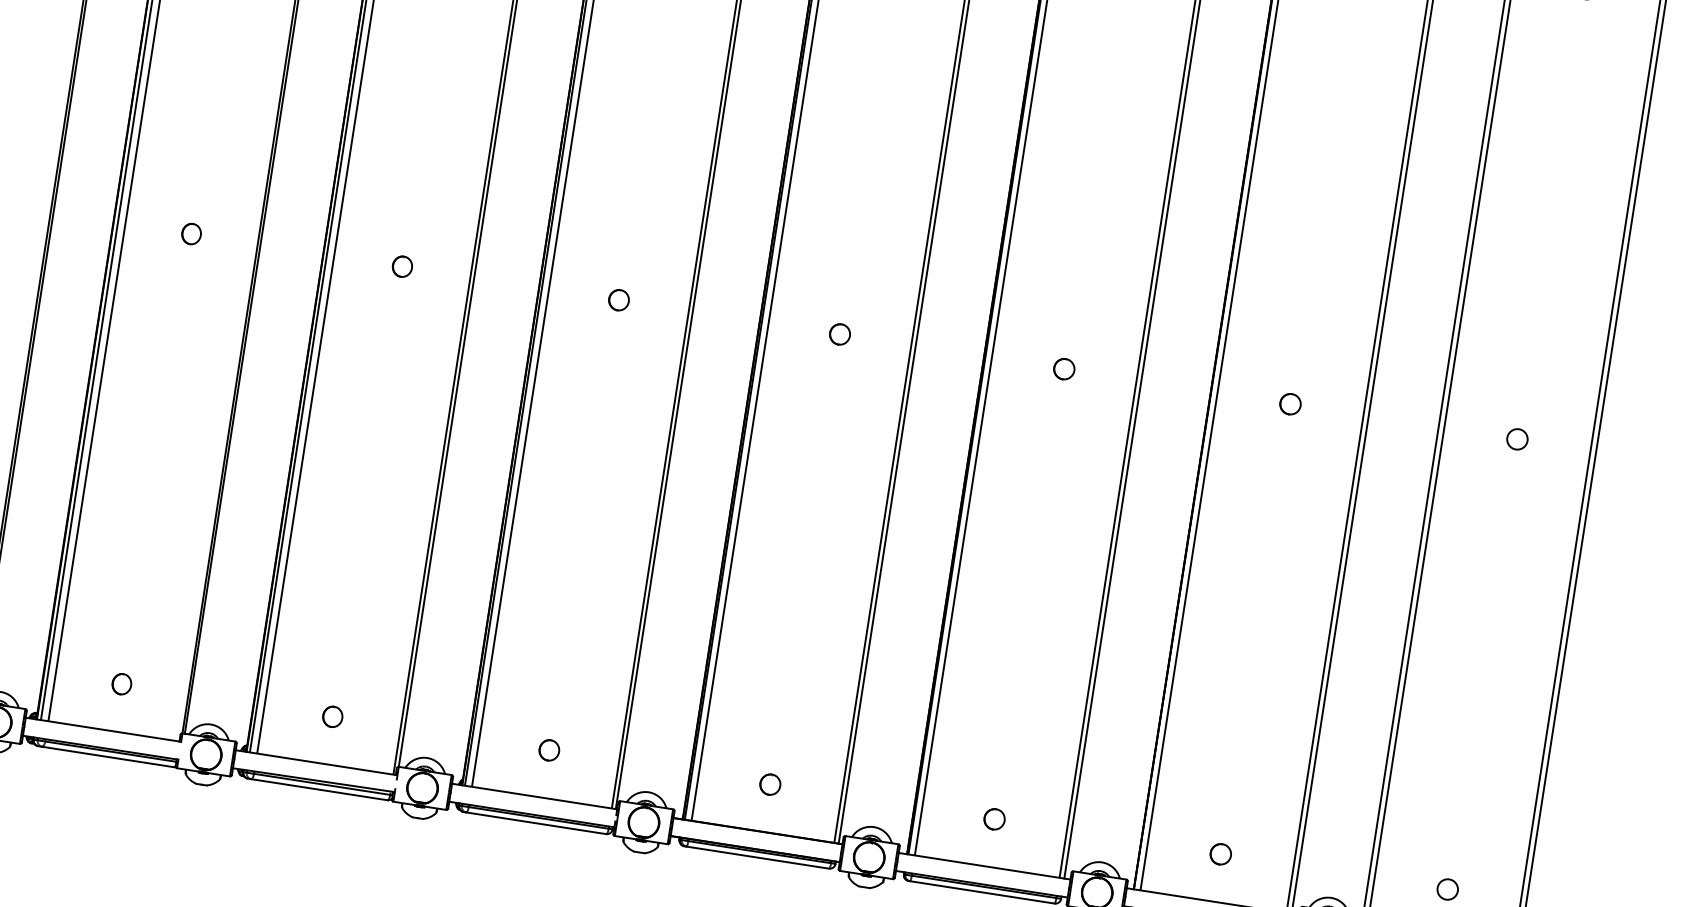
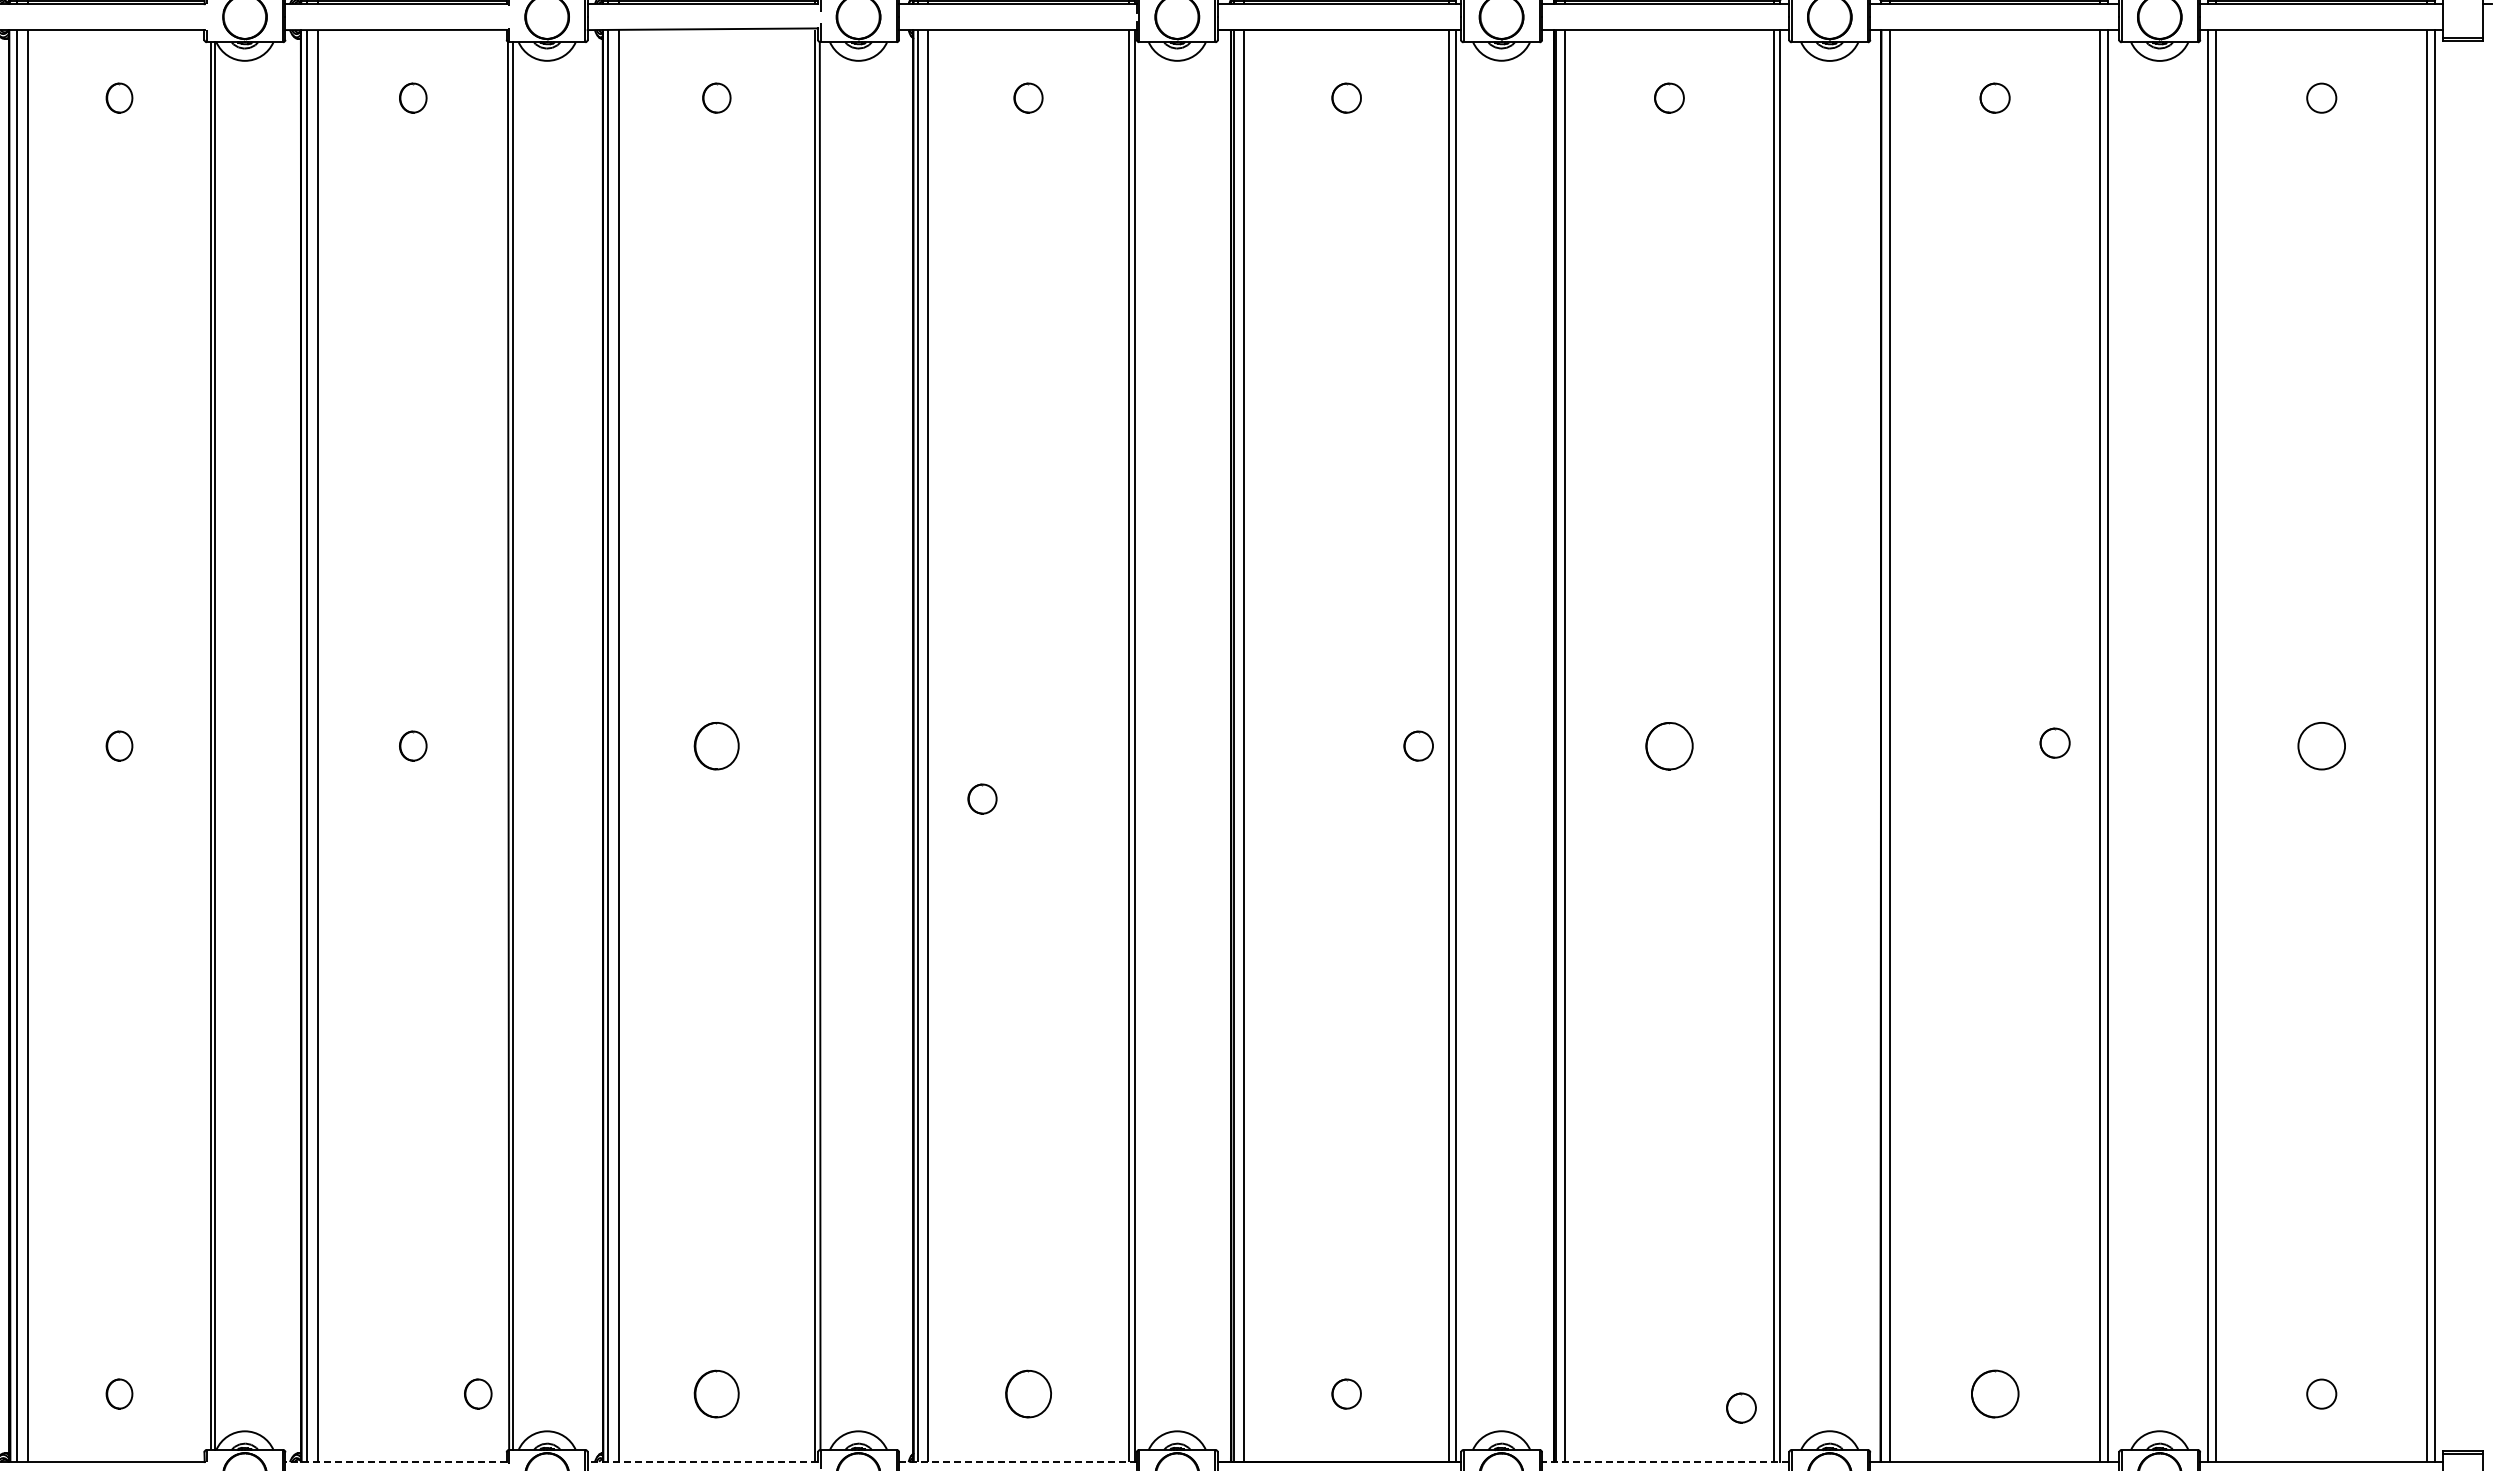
part: (402, 266) -> (716, 745), size x1.6
part: (619, 299) -> (982, 798), moved
part: (839, 334) -> (1418, 745), moved
part: (1064, 368) -> (1669, 745), size x1.6
circle: (1290, 403) -> (2054, 742), moved
circle: (1517, 438) -> (2321, 745), size x1.6
part: (122, 683) -> (478, 1393), moved
part: (332, 716) -> (716, 1393), size x1.6
line: (102, 729) -> (396, 1462), solid -> dashed
part: (549, 750) -> (1028, 1393), size x1.6
line: (315, 762) -> (702, 1462), solid -> dashed
line: (534, 796) -> (1017, 1462), solid -> dashed
part: (994, 818) -> (1741, 1407), moved
circle: (1220, 853) -> (1994, 1393), size x1.6
line: (984, 866) -> (1665, 1462), solid -> dashed

